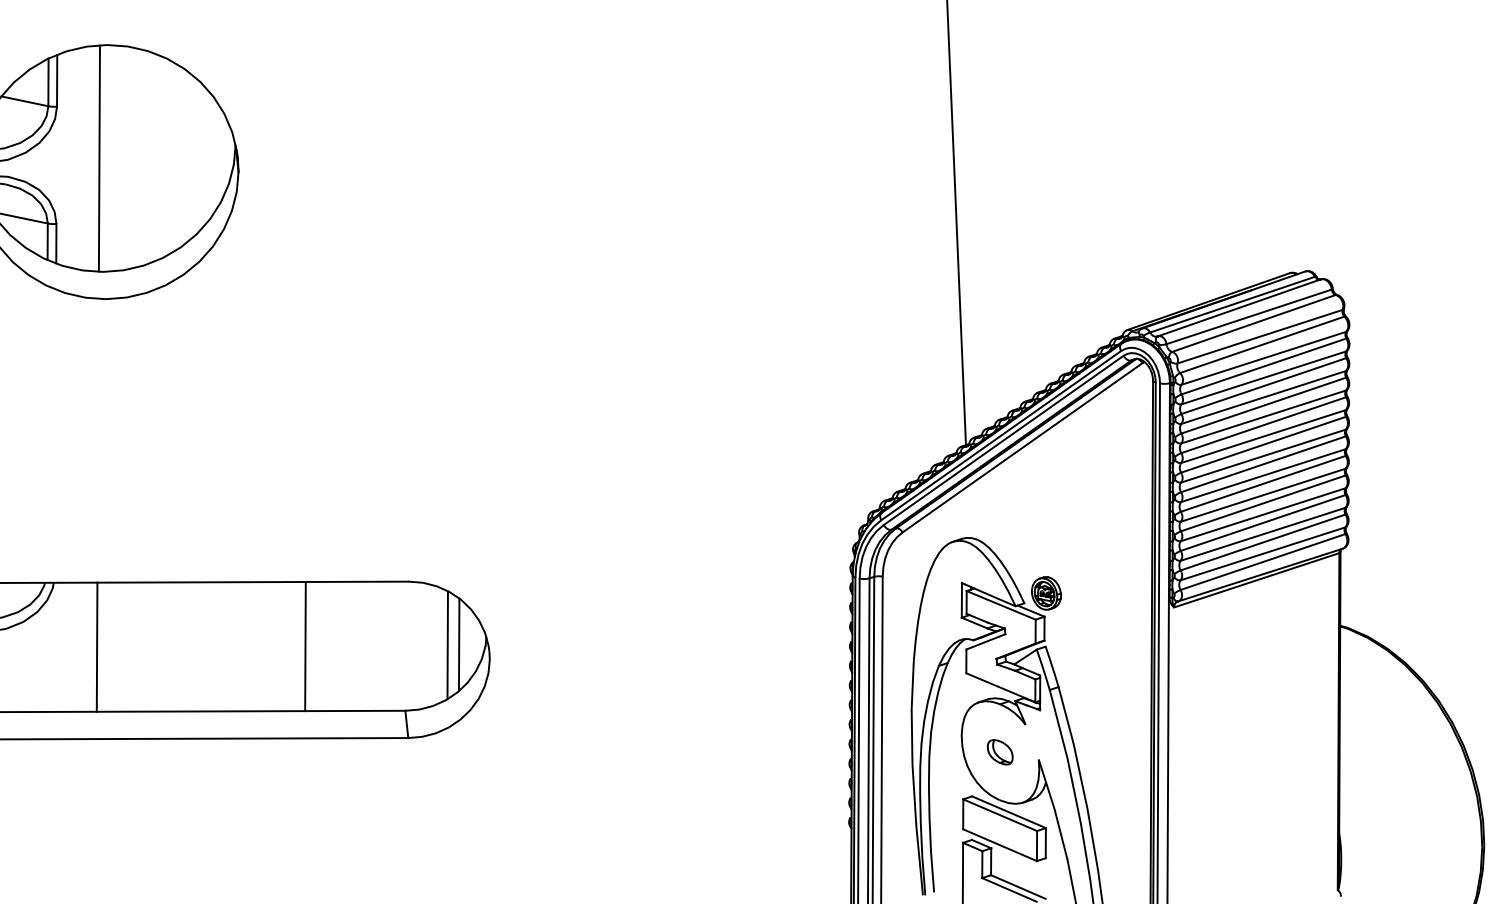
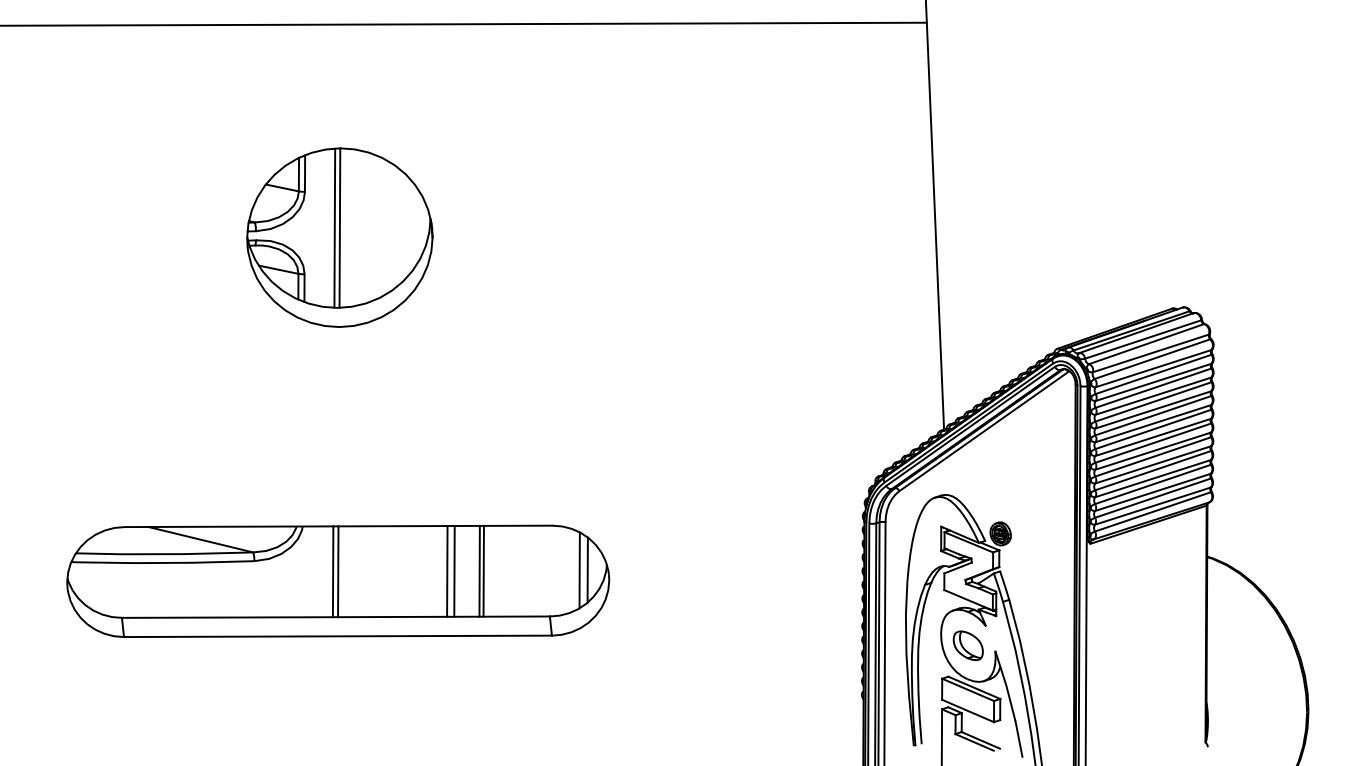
line: (106, 157) -> (339, 227), added
line: (310, 645) -> (483, 570), added
line: (104, 646) -> (338, 571), added
line: (259, 646) -> (447, 571), added
line: (269, 646) -> (454, 571), added
part: (999, 752) -> (967, 645), size x1.67

